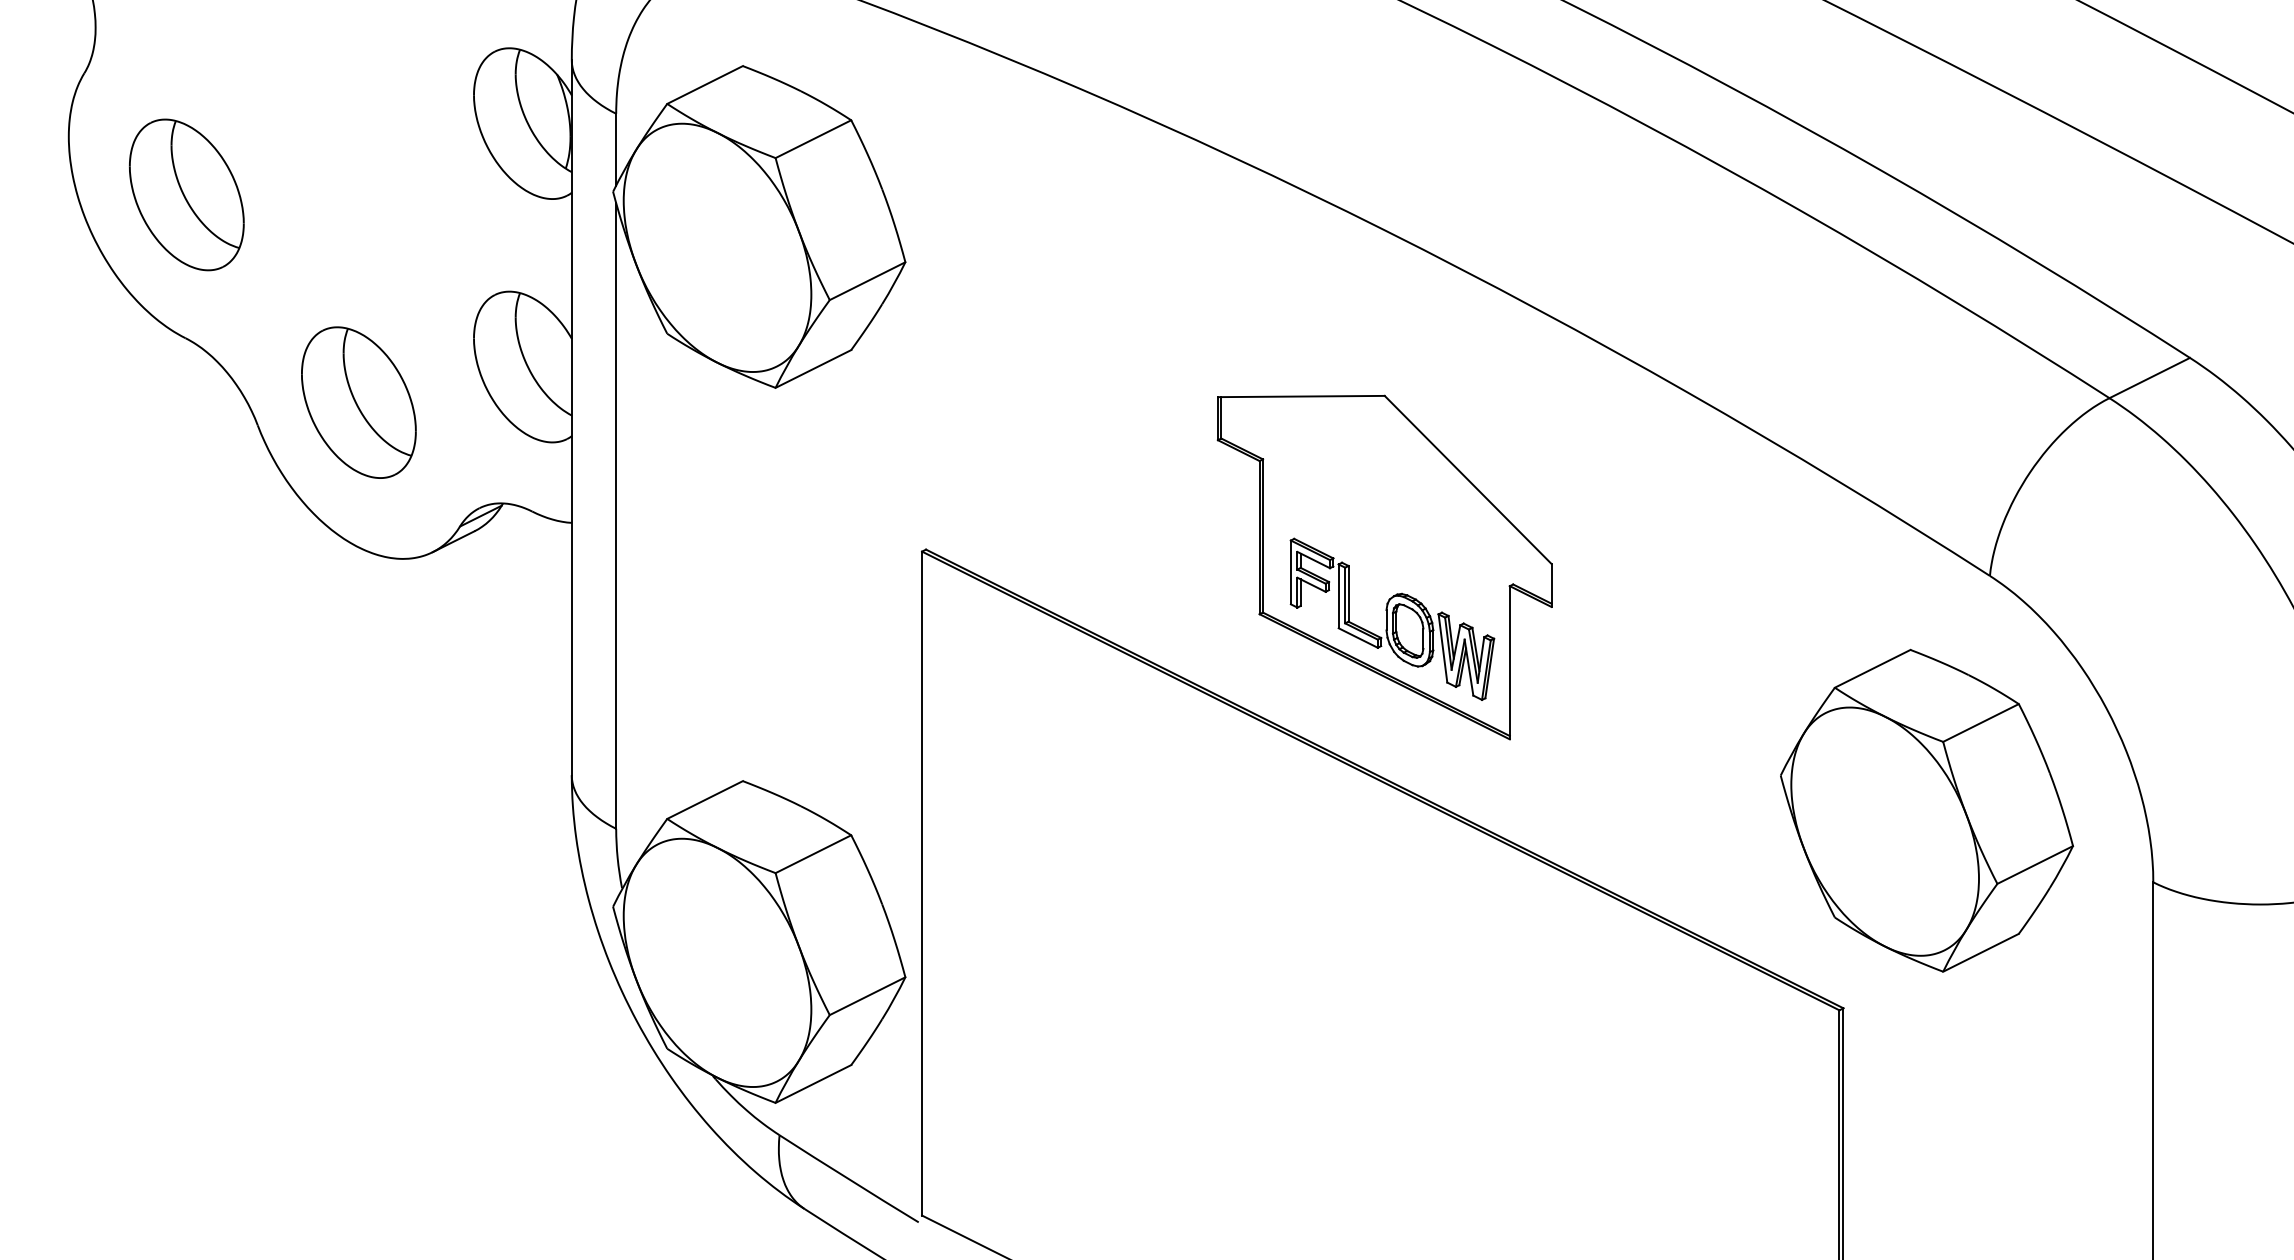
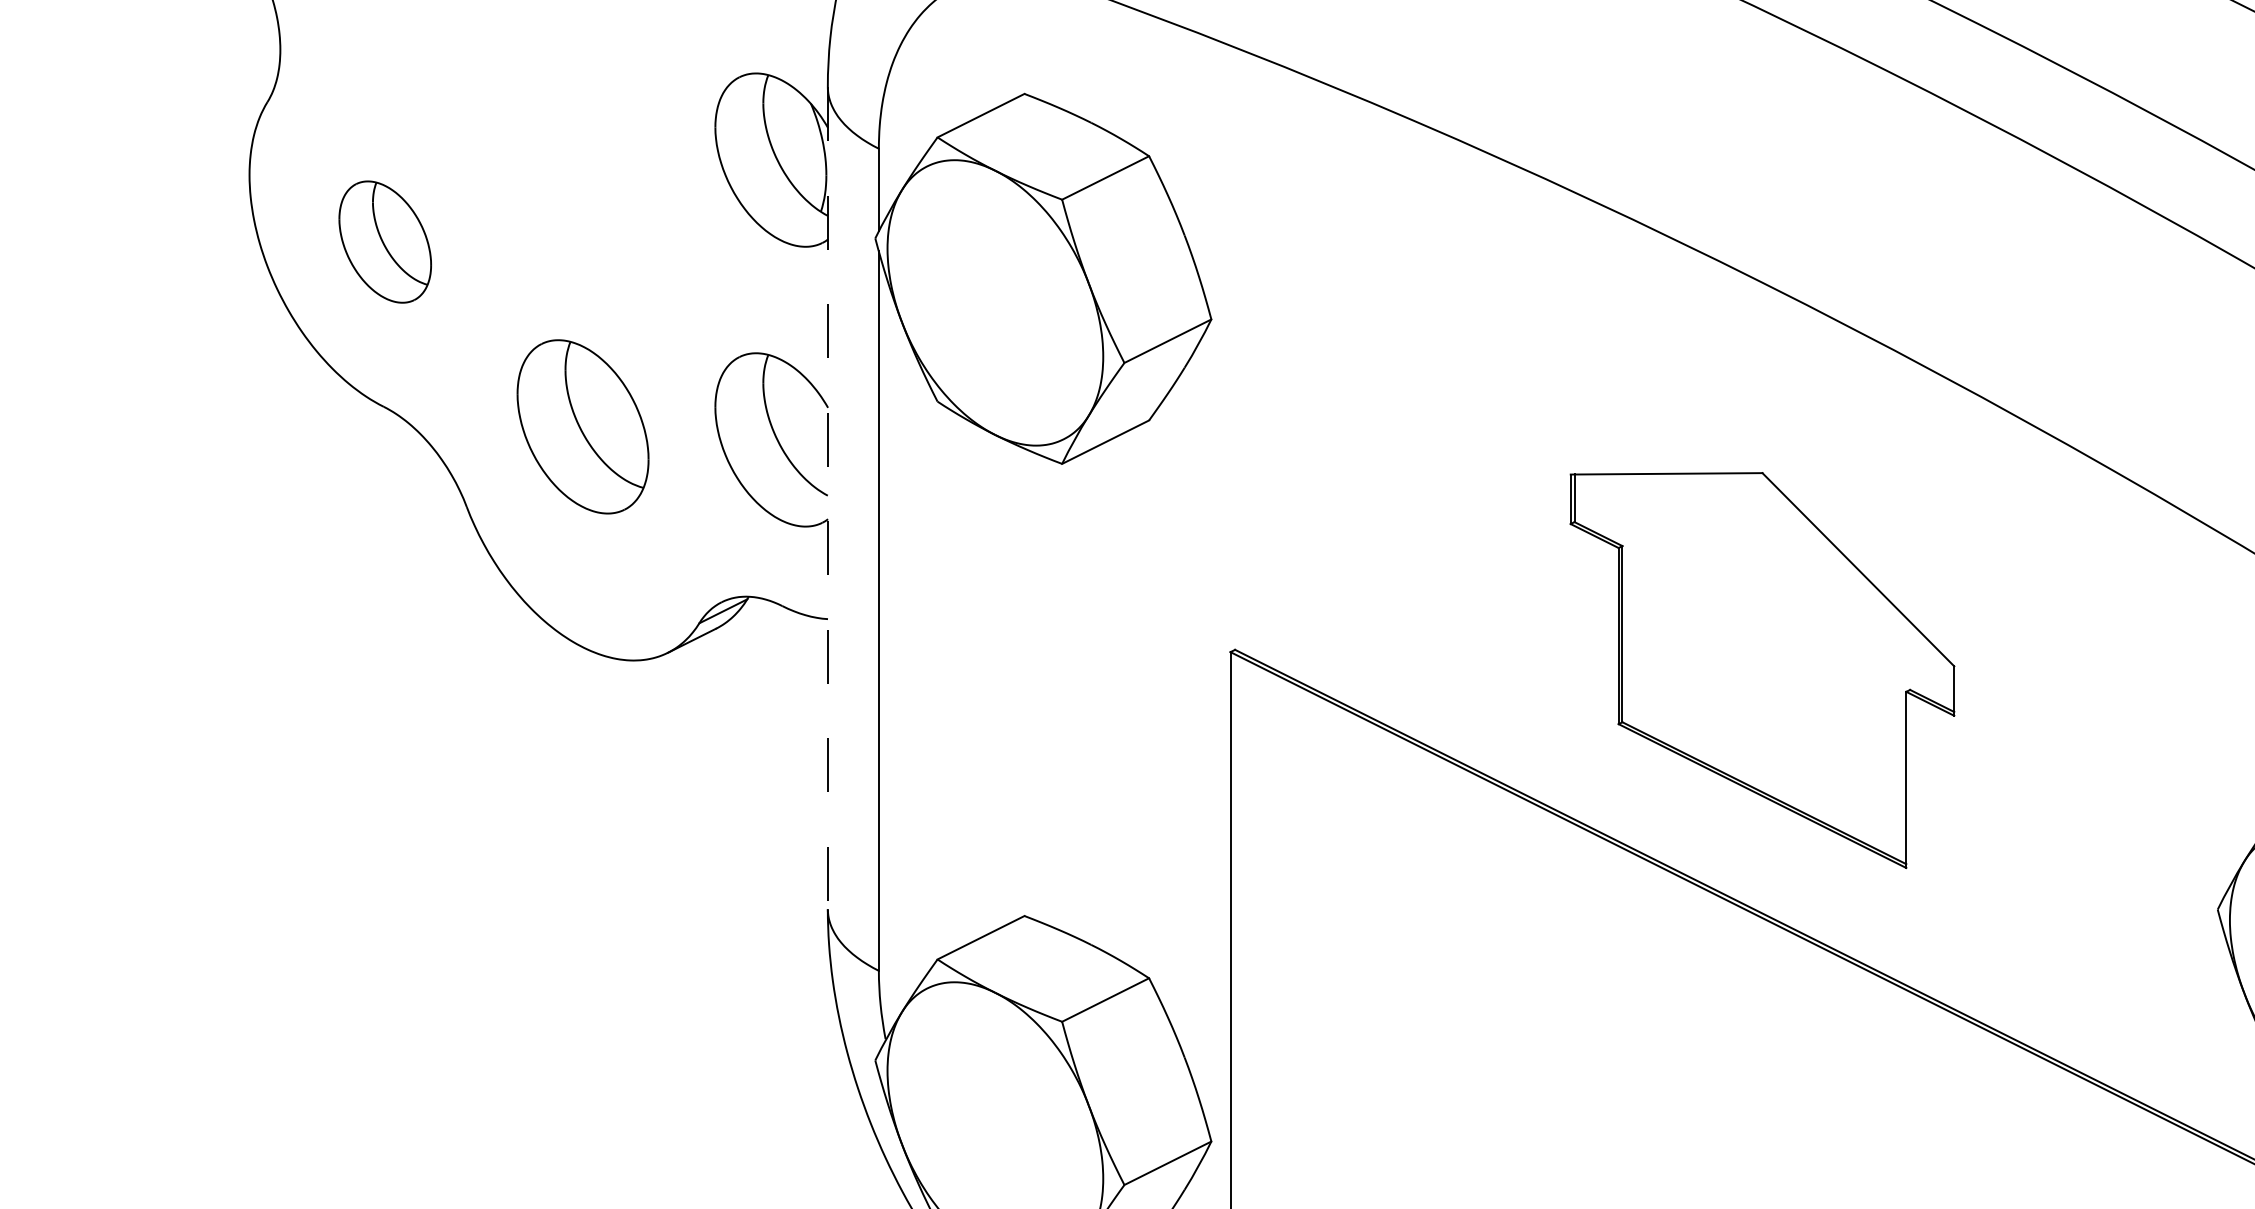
part: (186, 194) -> (384, 241), size x0.7
part: (358, 402) -> (582, 426), moved
line: (571, 417) -> (827, 497), solid -> dashed
part: (1392, 618) -> (1771, 729), removed

